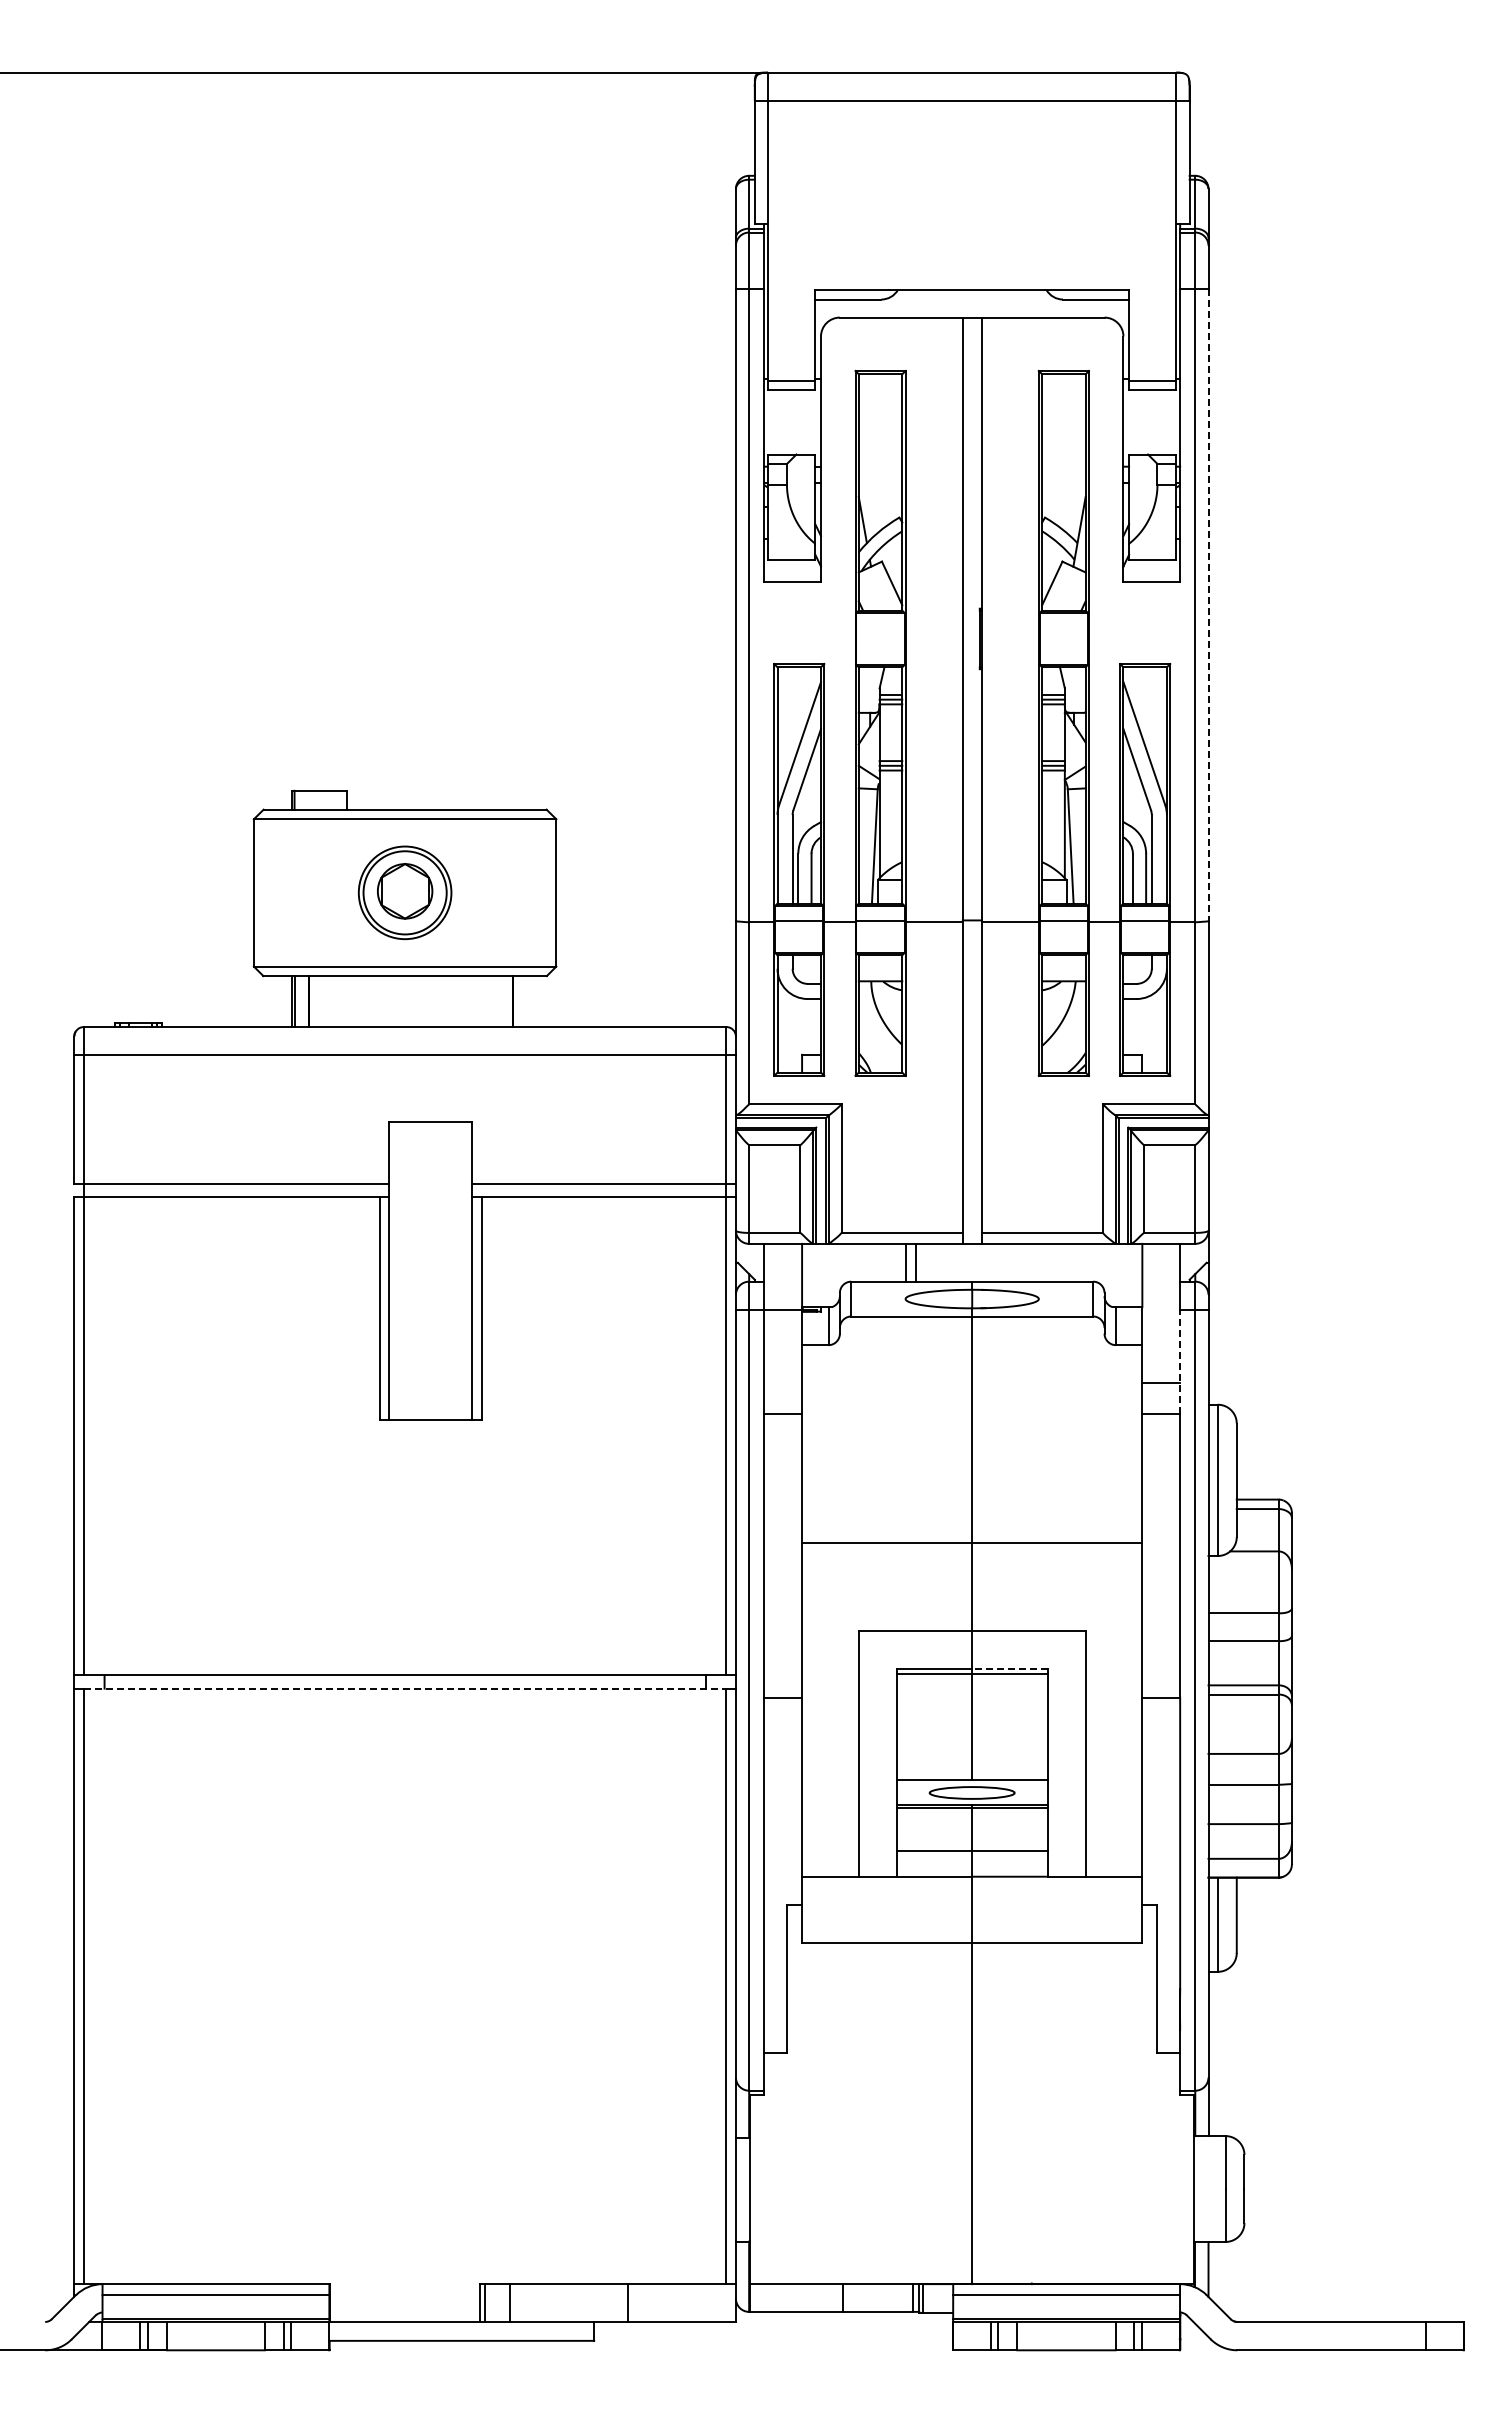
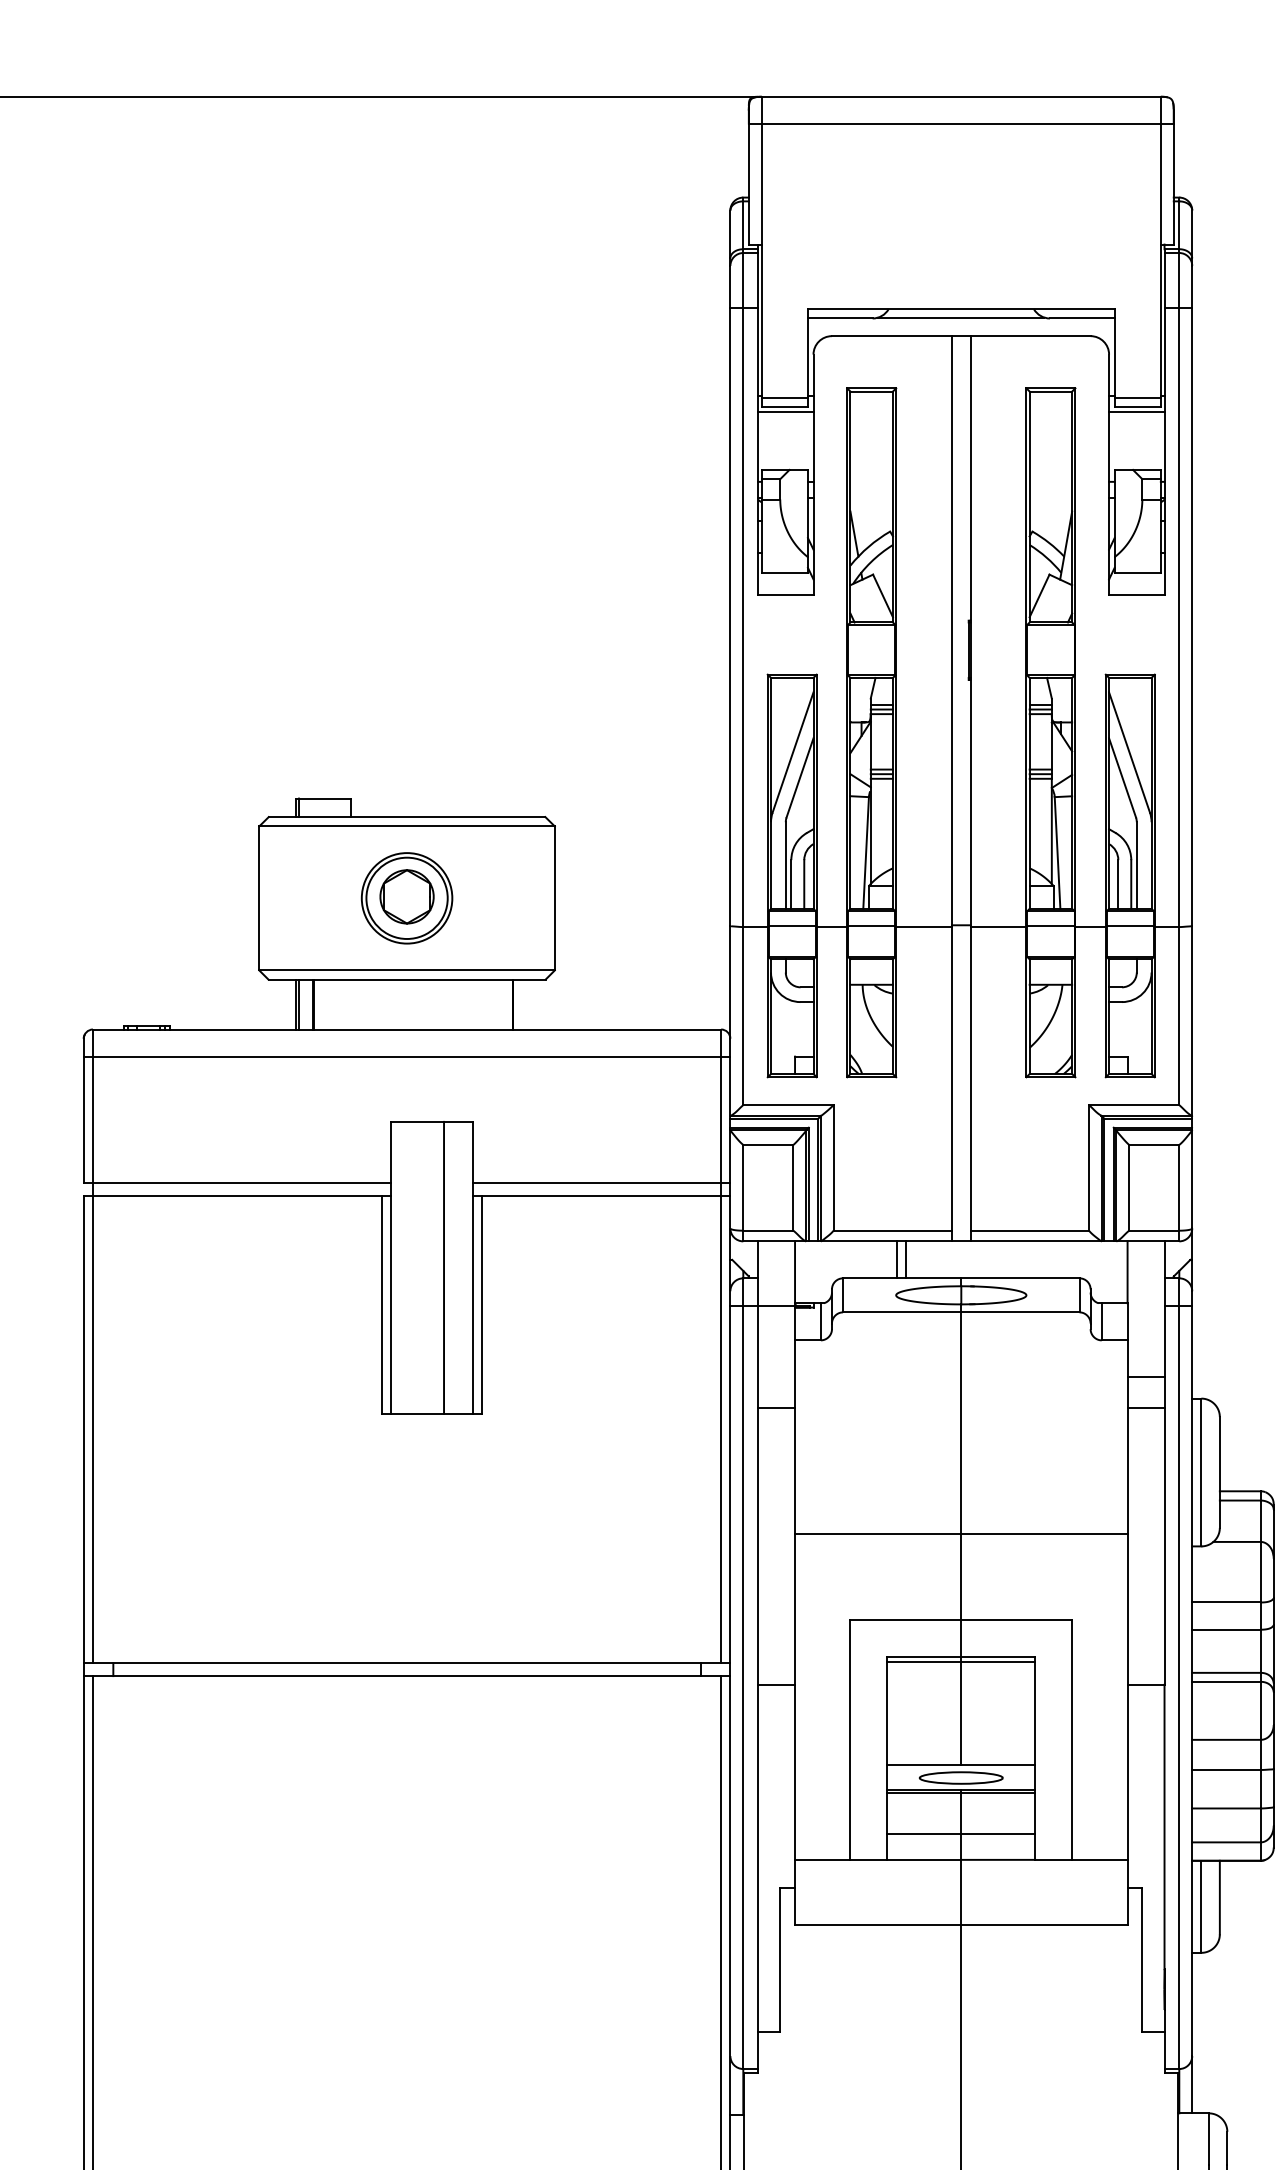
line: (972, 298) -> (961, 317), added
line: (792, 395) -> (785, 412), added
line: (1151, 395) -> (1136, 412), added
line: (1208, 605) -> (1192, 617), dashed -> solid
line: (442, 1270) -> (443, 1267), added
line: (1180, 1362) -> (1164, 1357), dashed -> solid
line: (1010, 1669) -> (998, 1657), dashed -> solid
line: (405, 1688) -> (407, 1675), dashed -> solid

